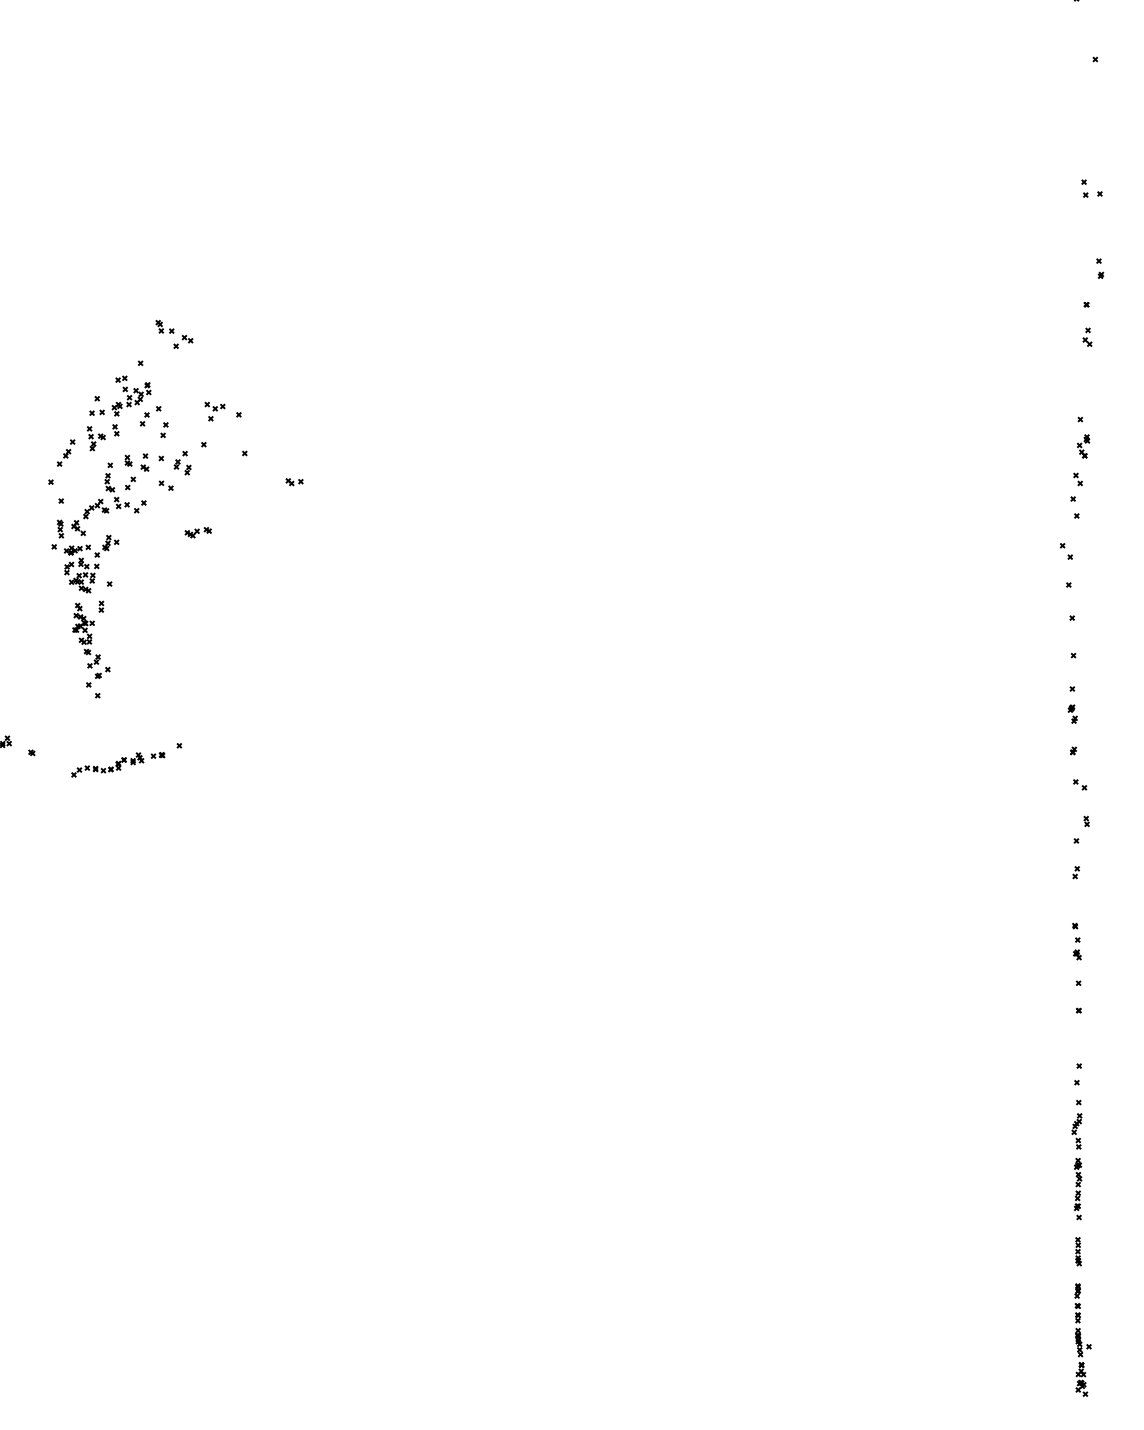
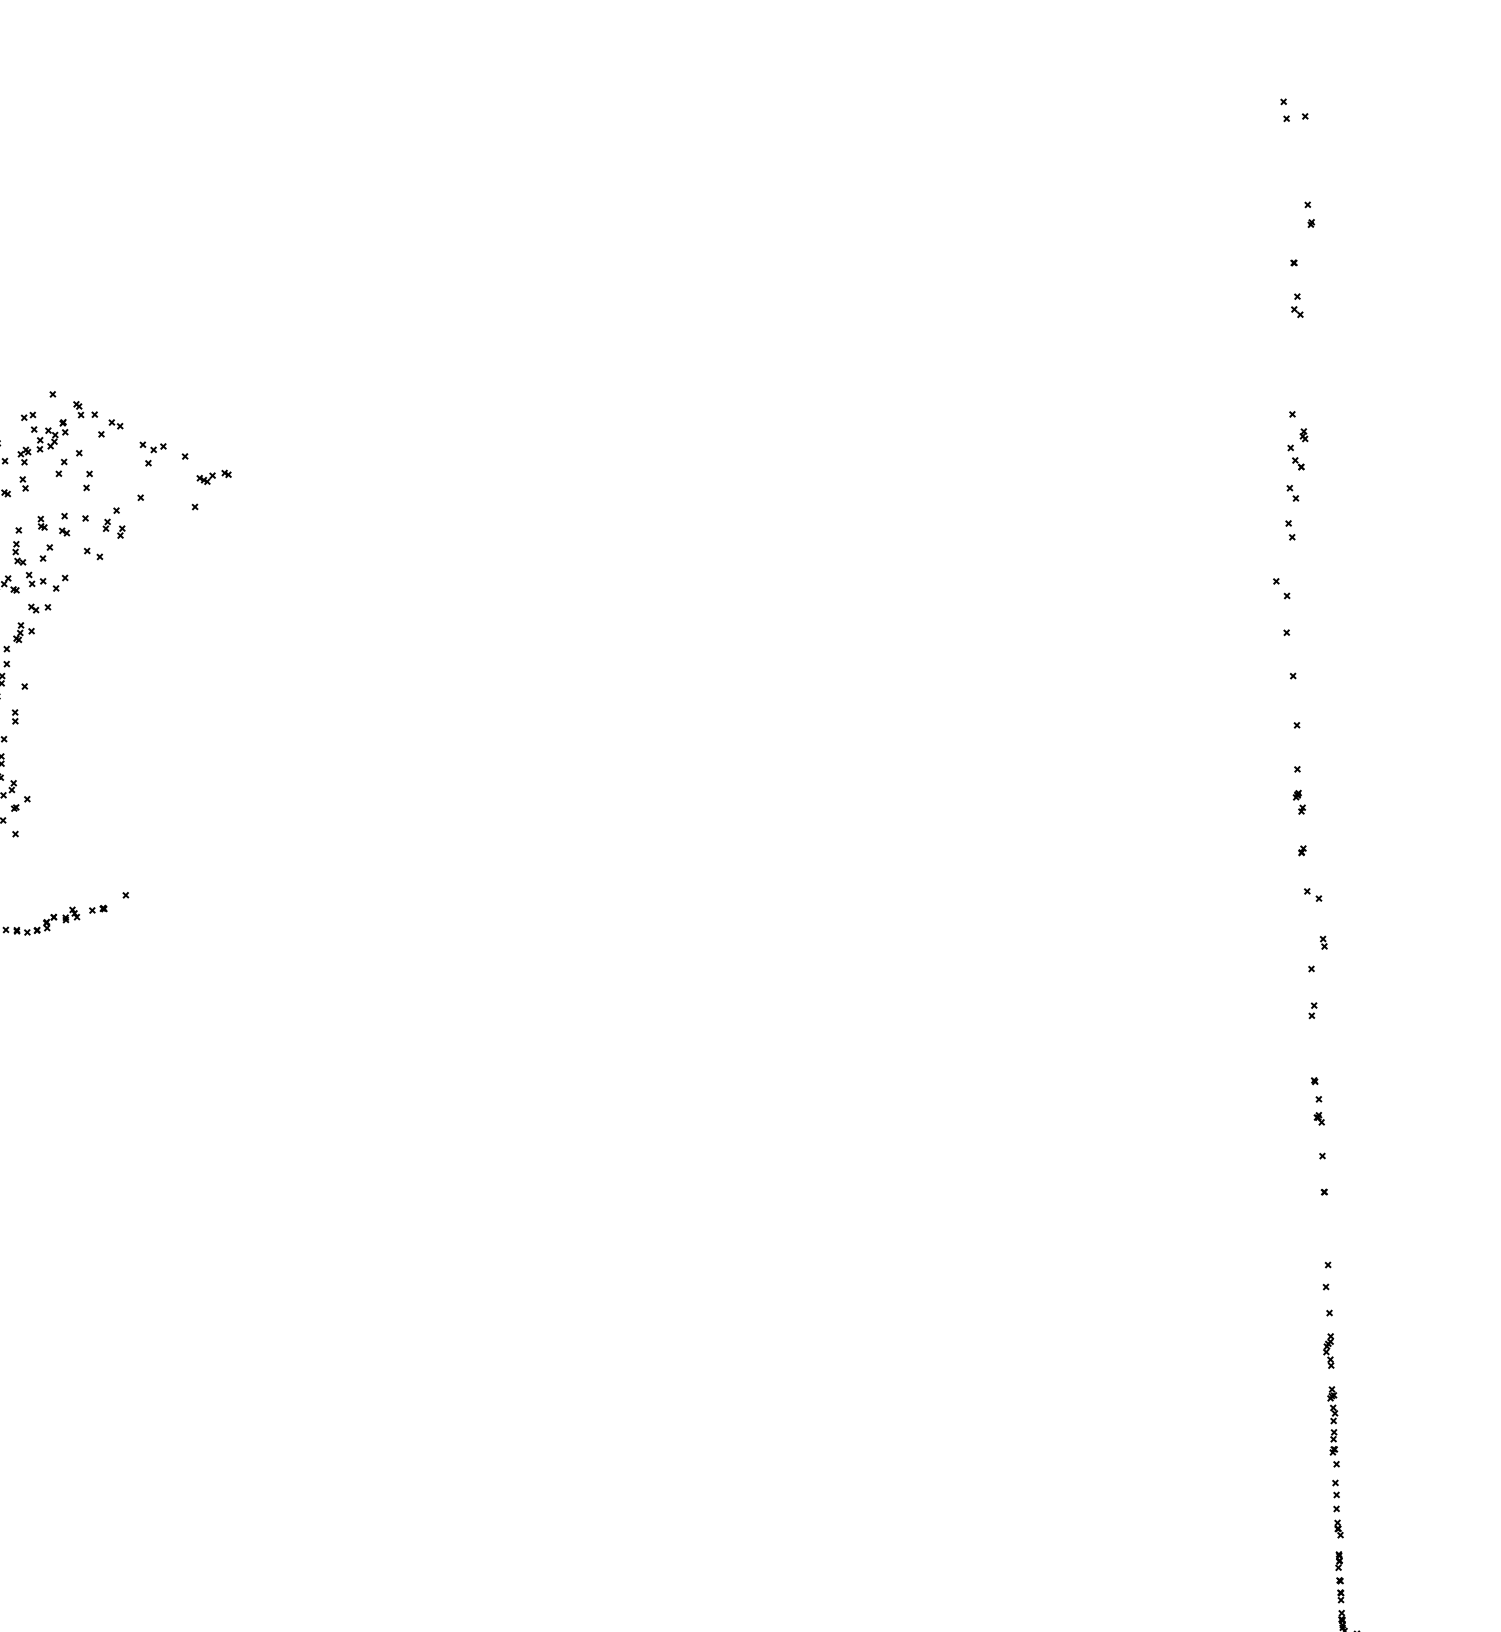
part: (174, 333) -> (98, 417), moved
part: (1083, 446) -> (1298, 449), size x1.43
part: (294, 482) -> (39, 608), moved
part: (1074, 507) -> (1289, 530), size x0.62
part: (197, 532) -> (213, 477), moved
part: (1076, 1131) -> (1328, 1351), size x0.71
part: (1078, 1251) -> (1337, 1509), size x1.67

